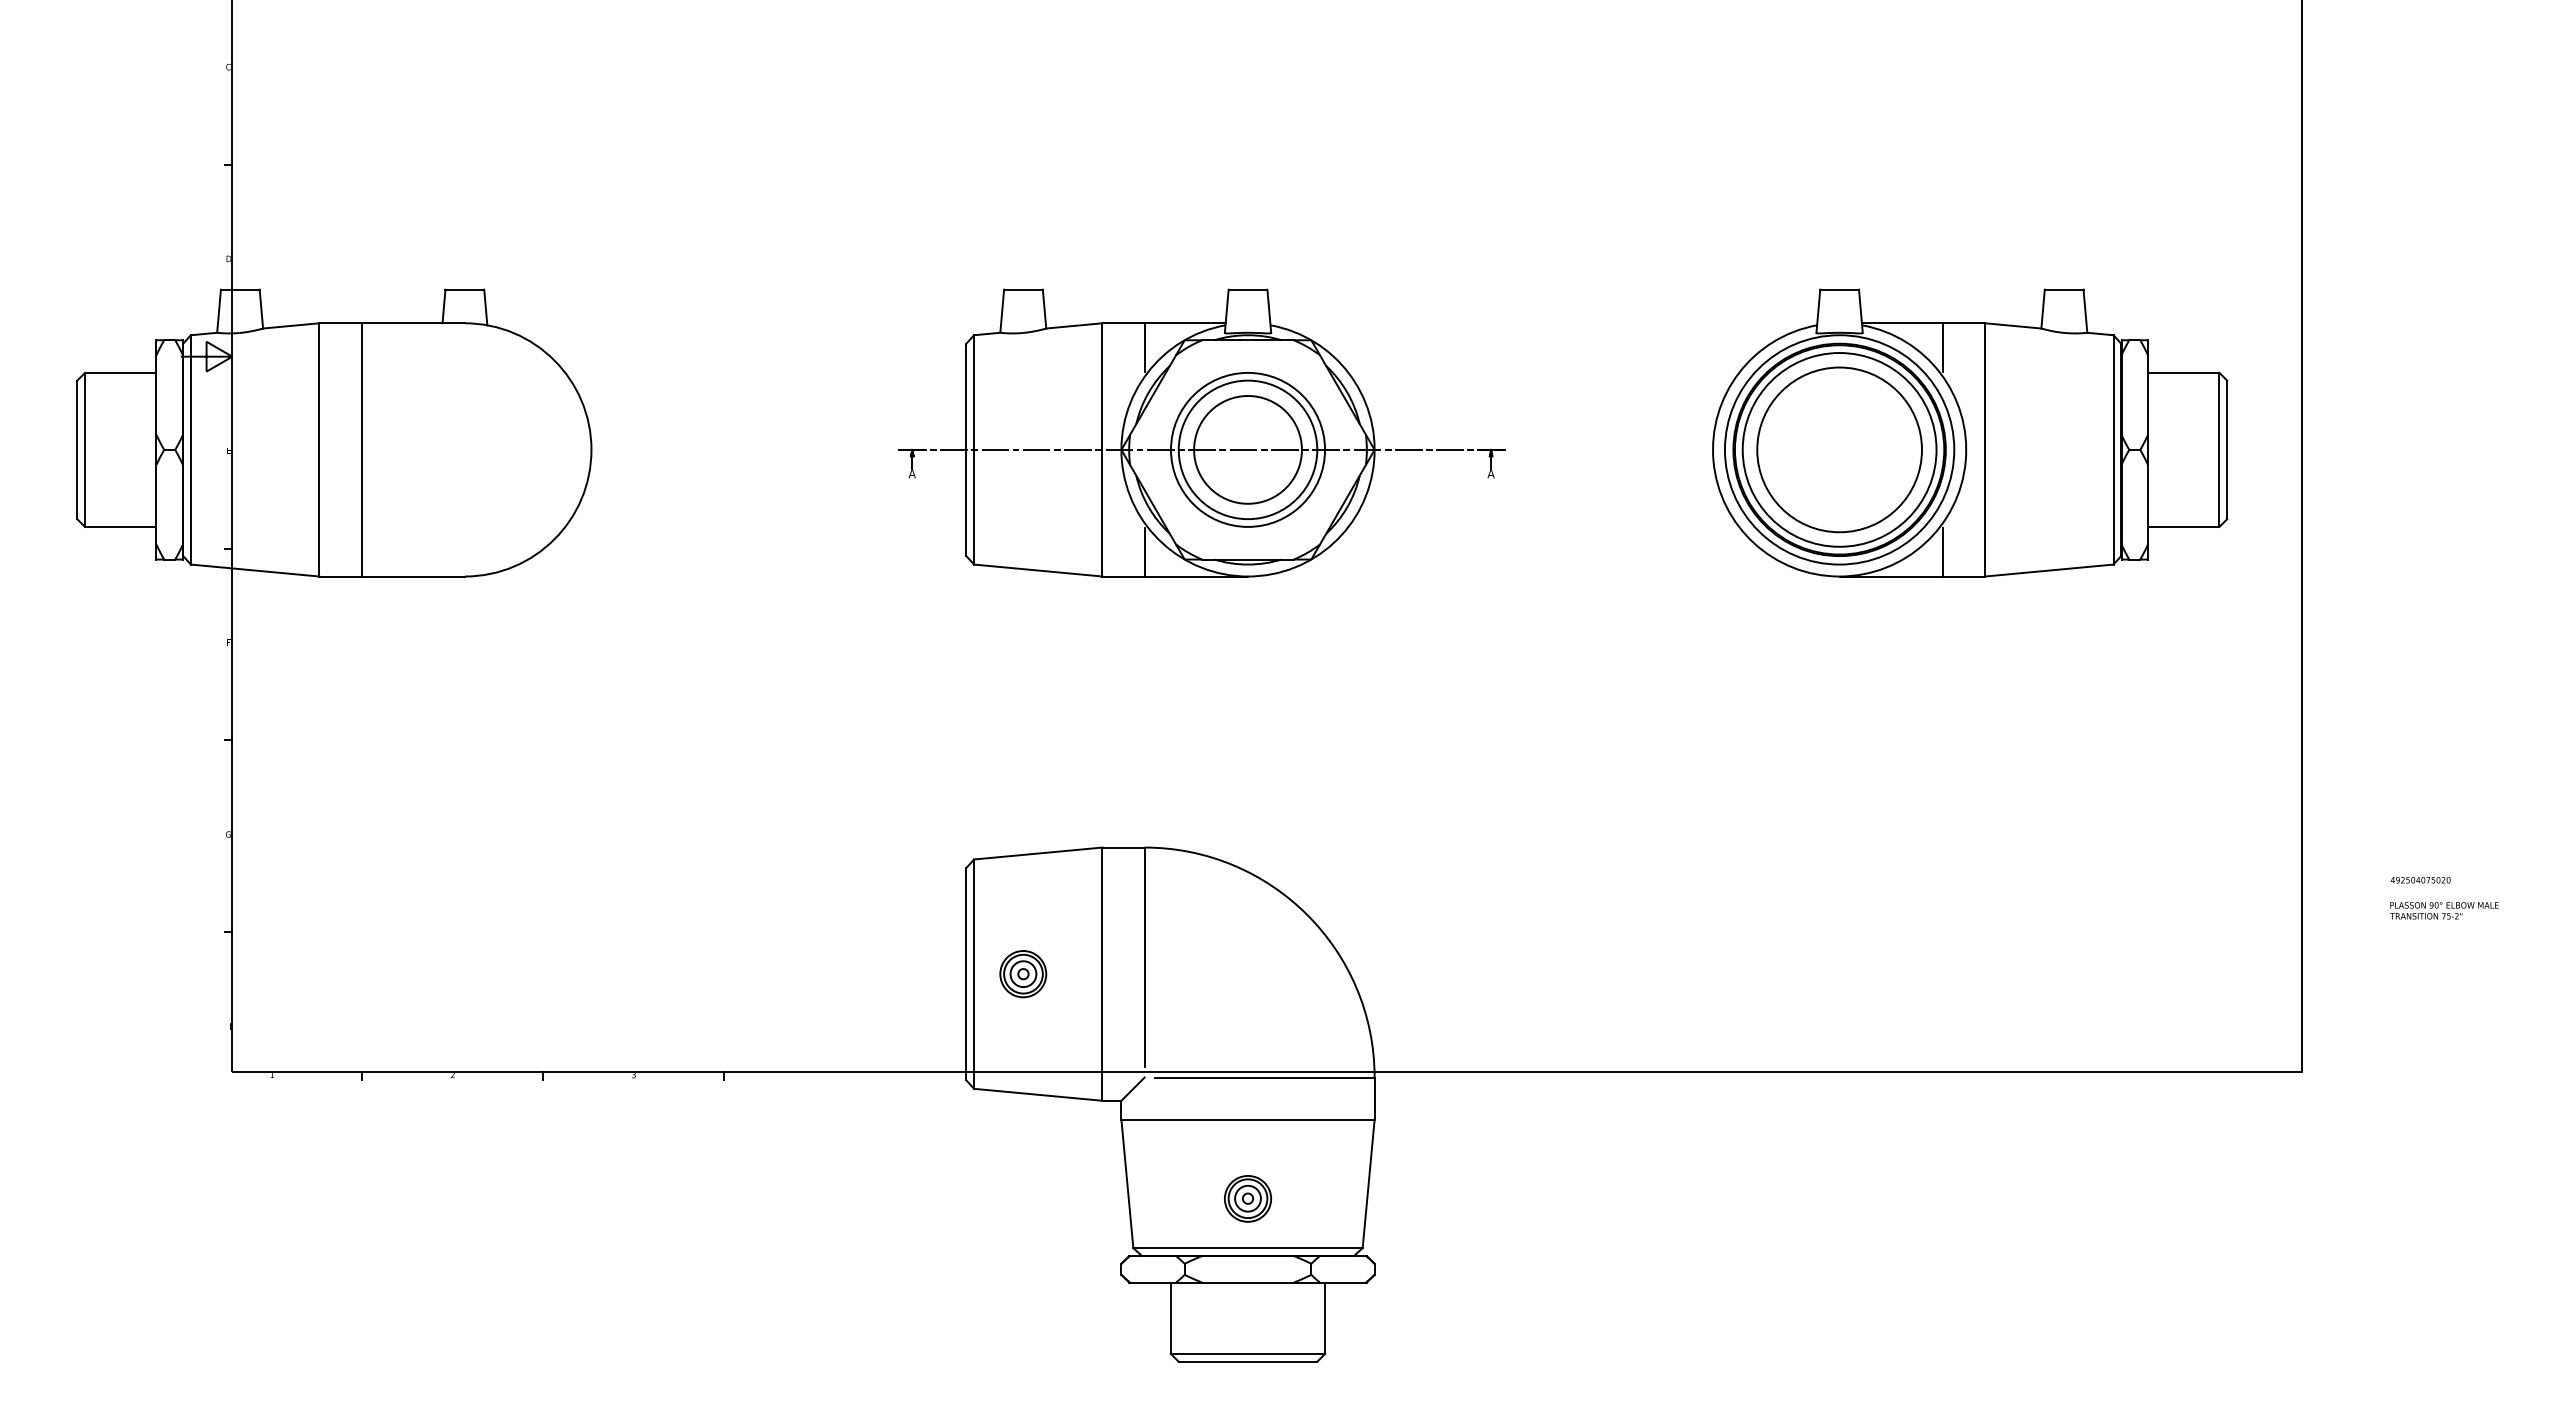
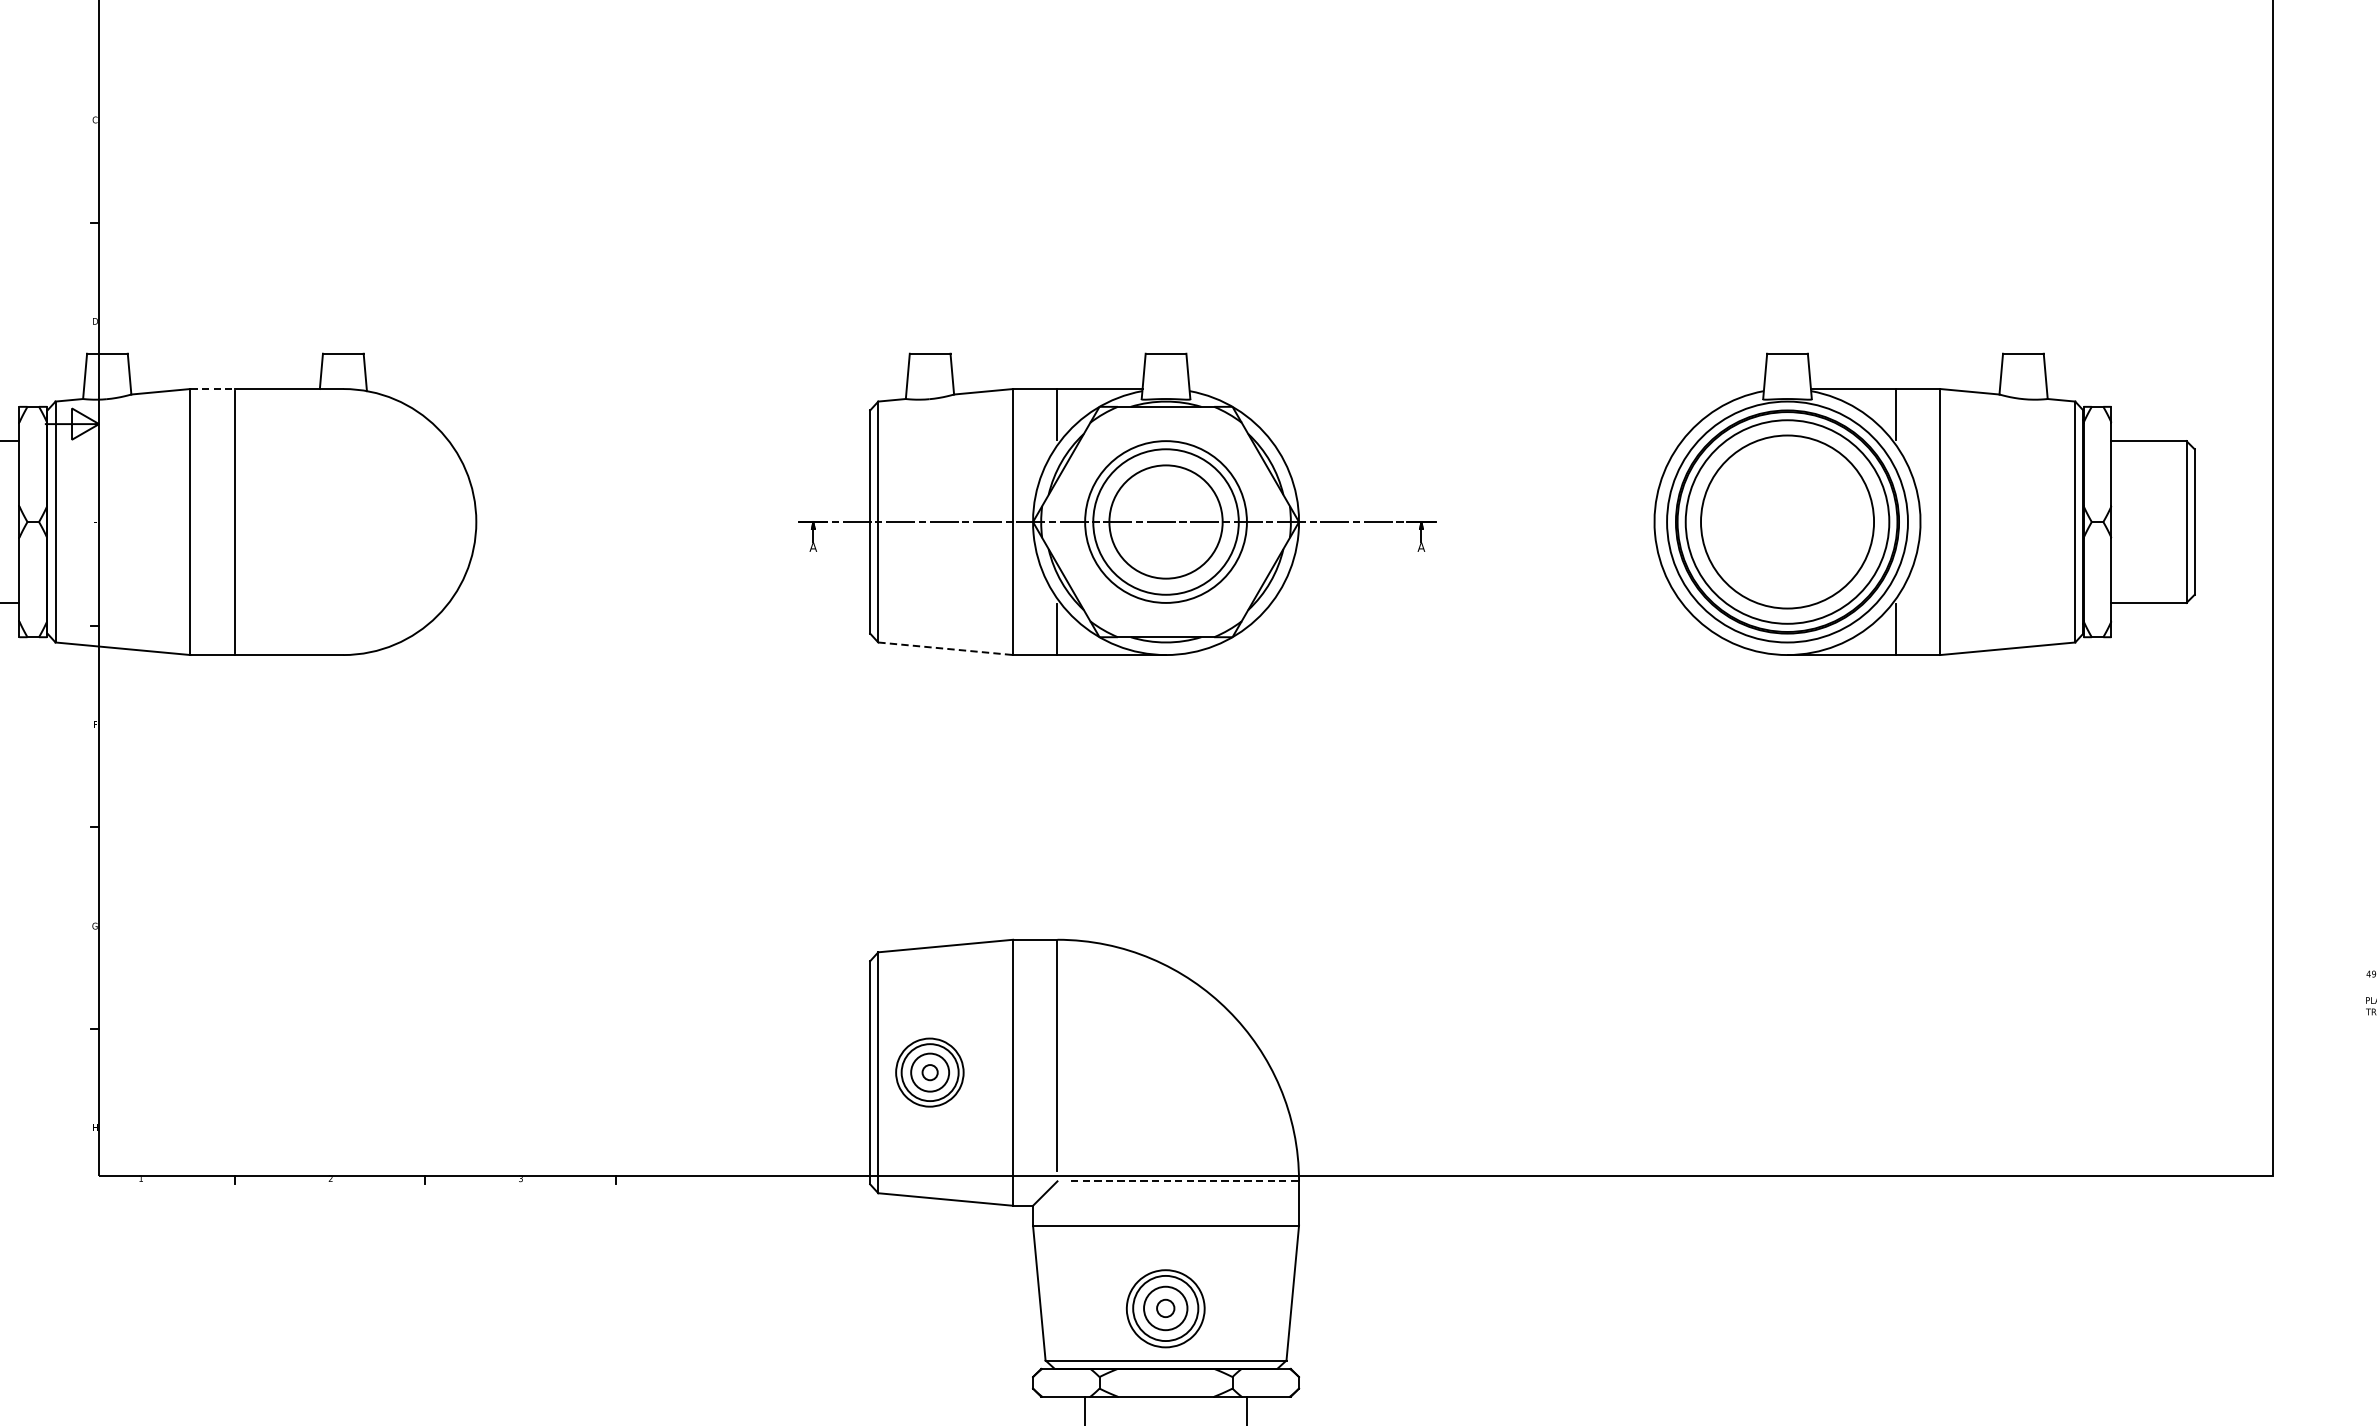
line: (340, 323) -> (212, 389), solid -> dashed
line: (1038, 570) -> (945, 648), solid -> dashed
part: (1023, 974) -> (930, 1073), size x1.4
line: (1263, 1077) -> (1182, 1181), solid -> dashed
part: (1248, 1198) -> (1166, 1308), size x1.6

